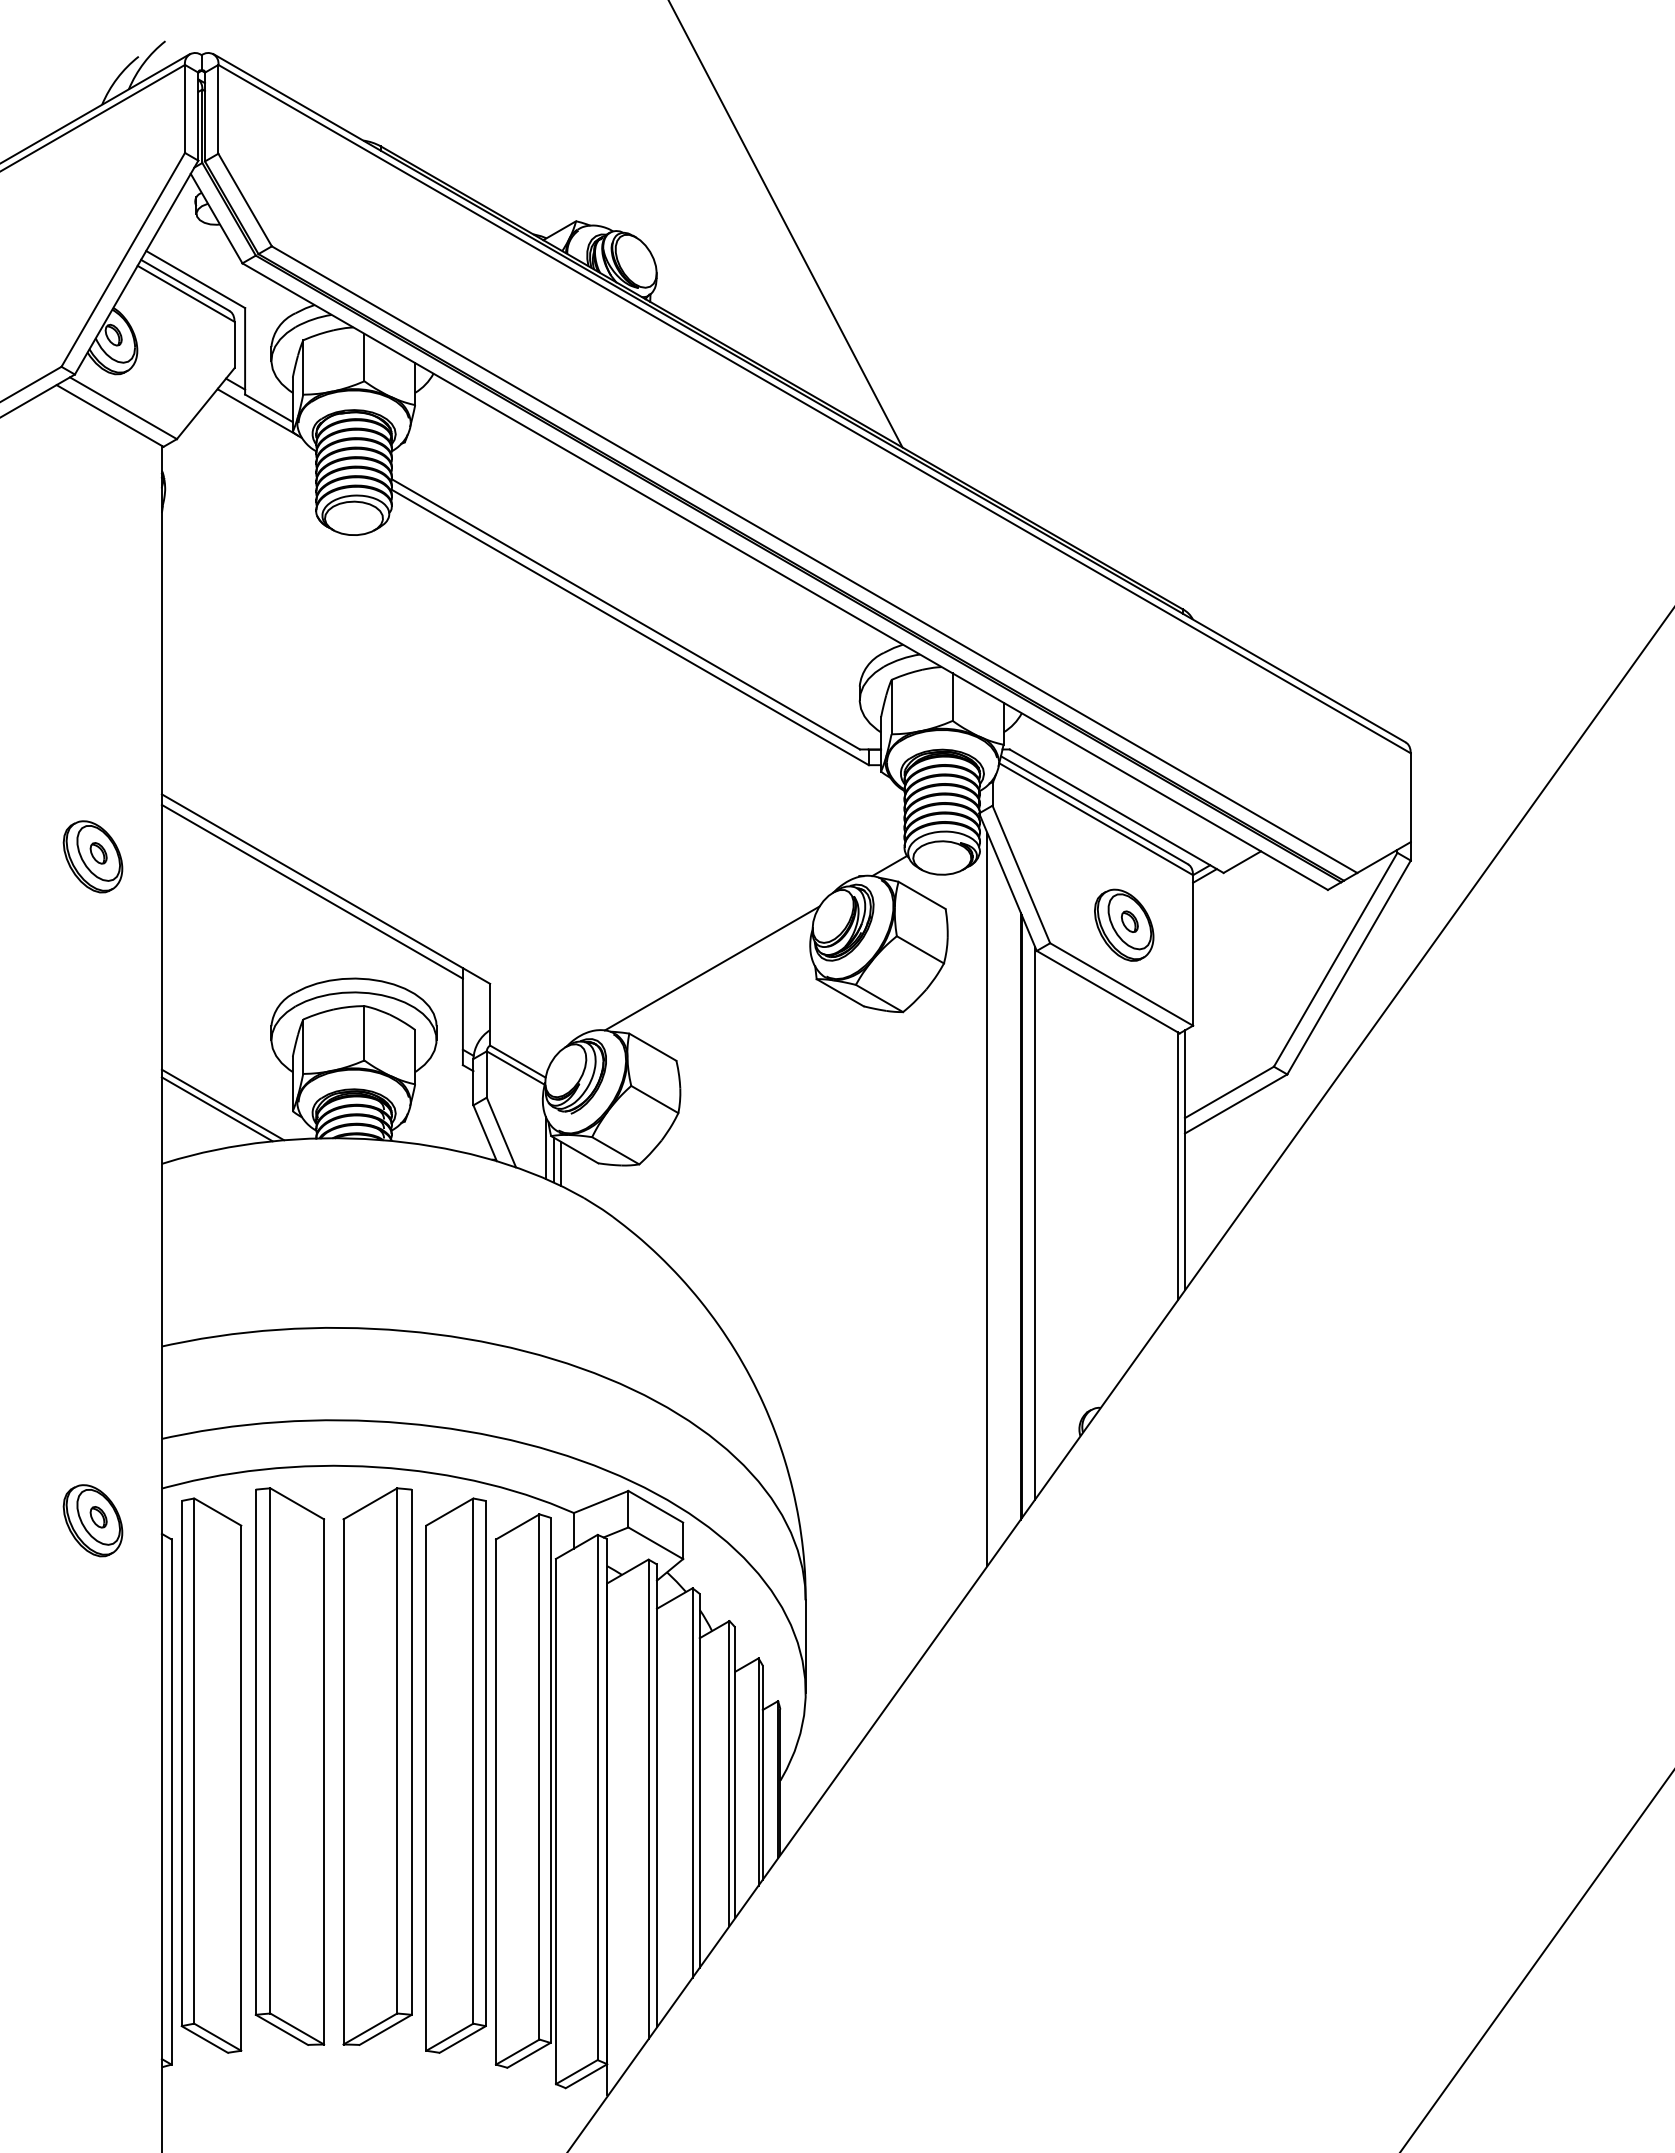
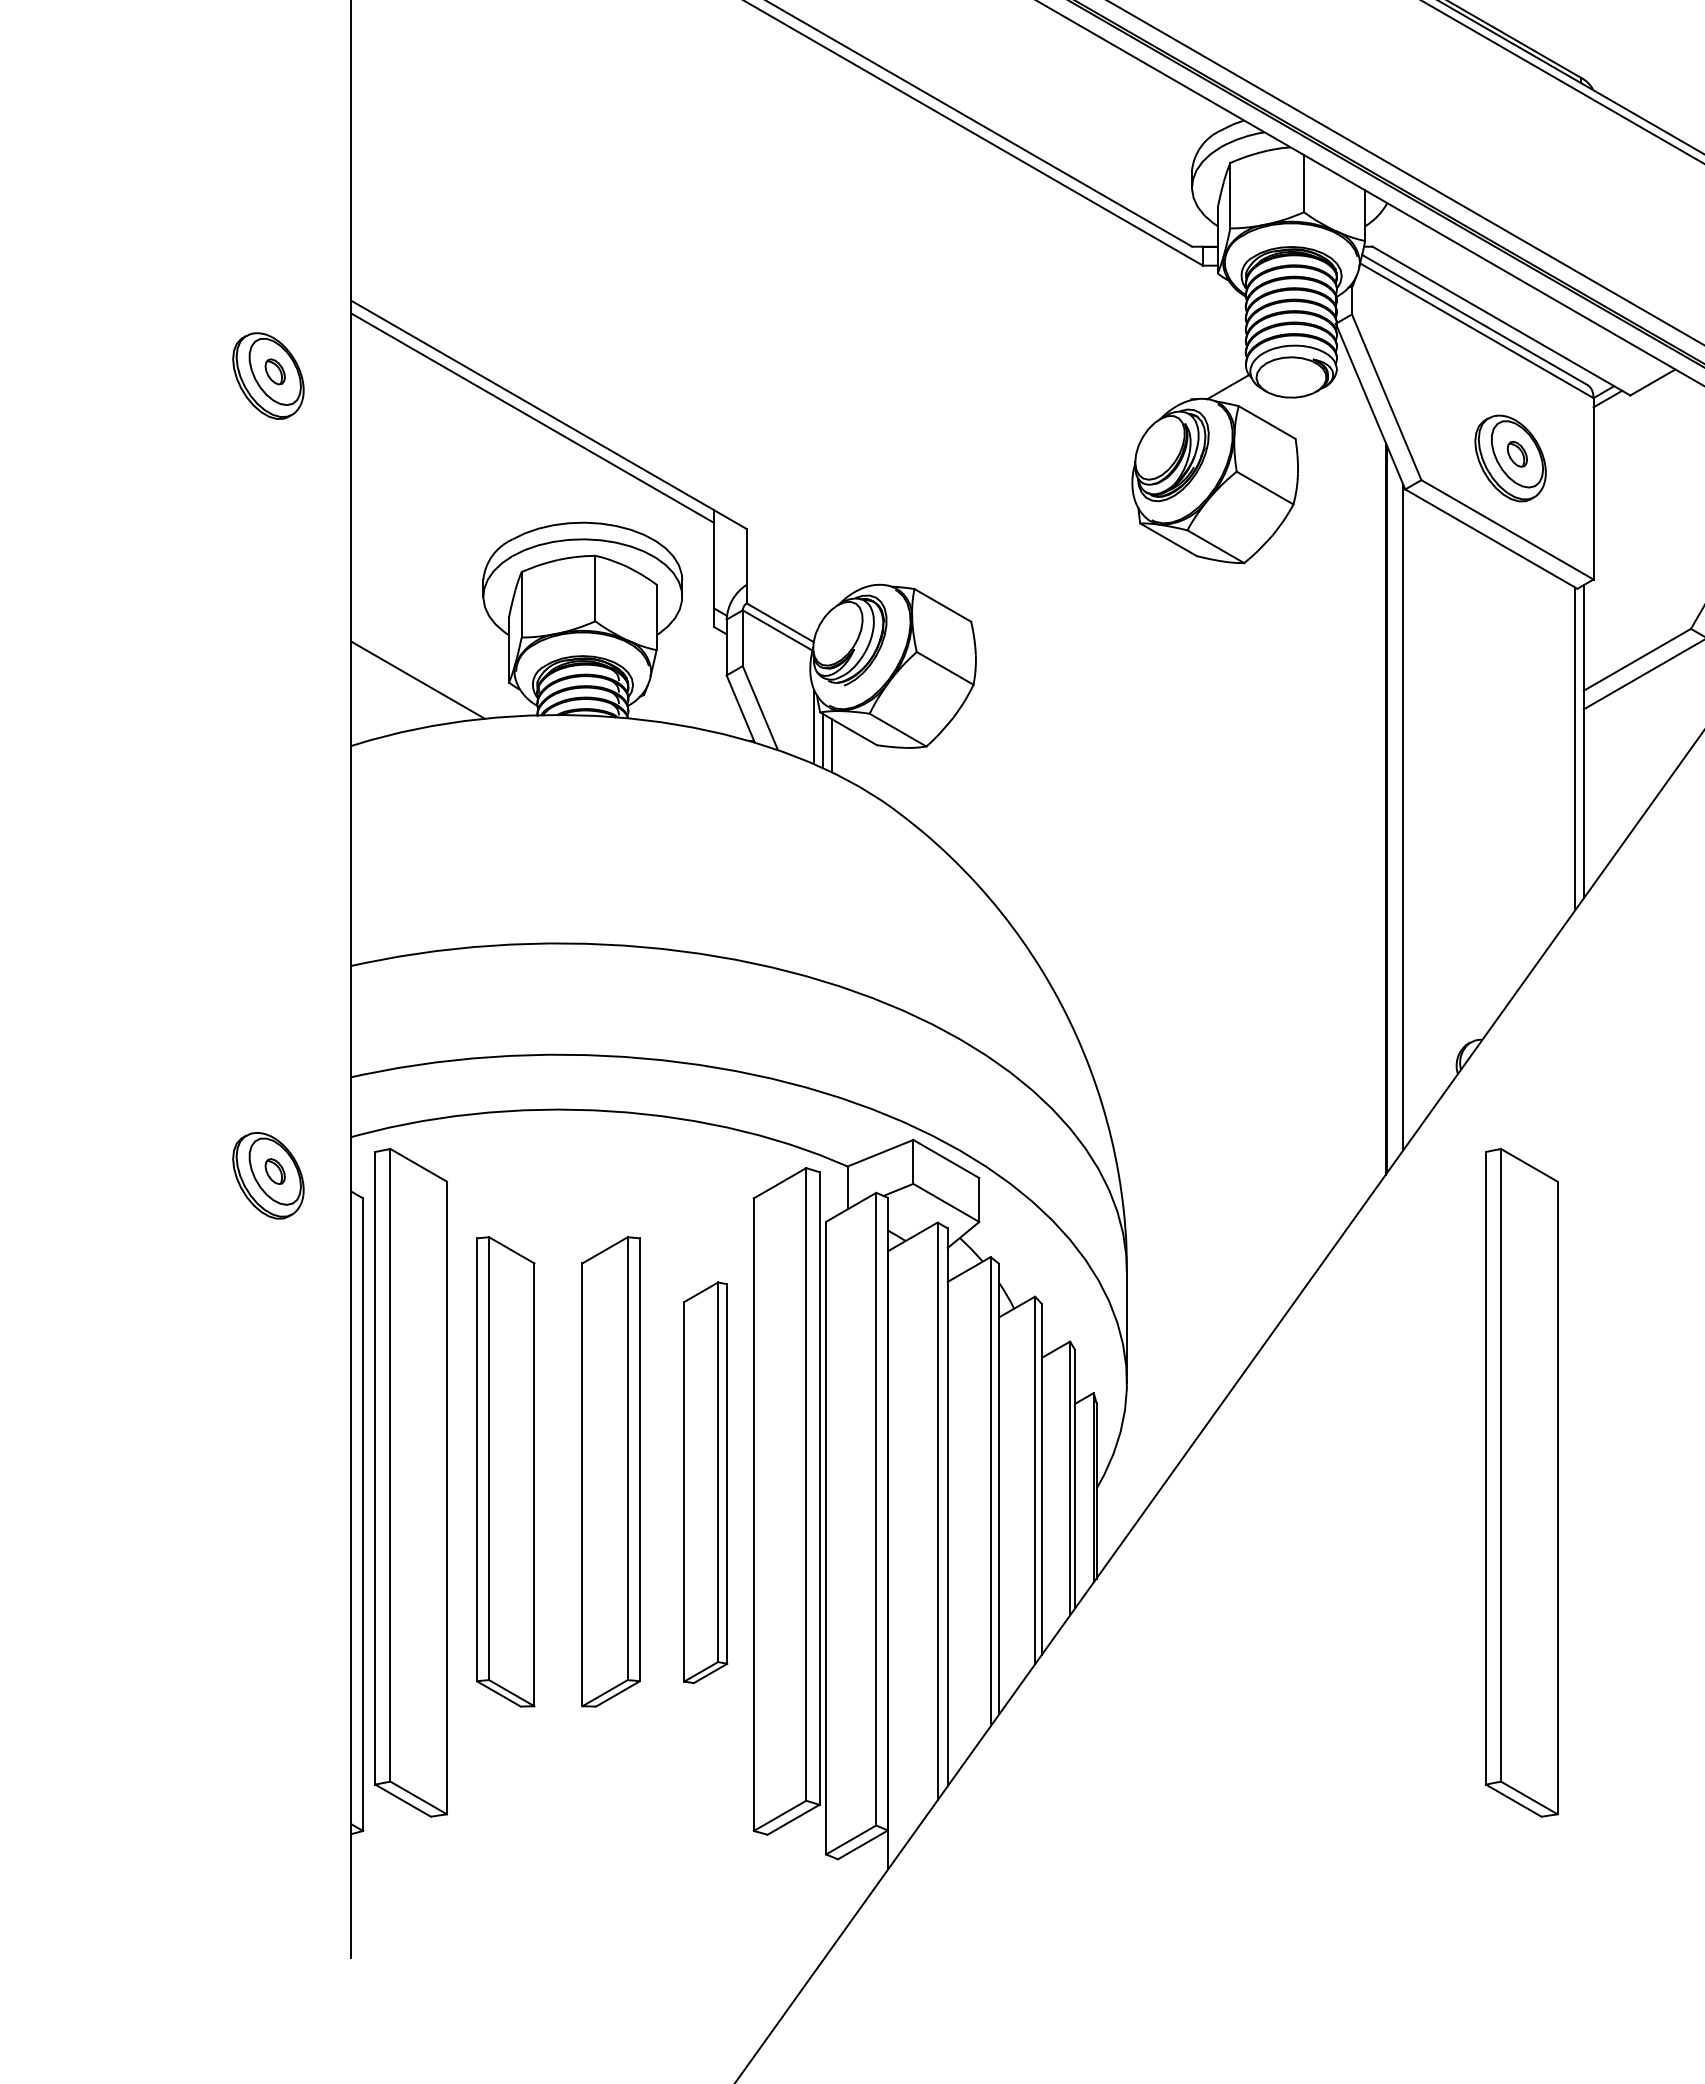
line: (711, 968) -> (1013, 510), removed
line: (222, 1104) -> (424, 674), removed
line: (987, 1199) -> (1345, 788), removed
part: (289, 1766) -> (505, 1471), size x0.7
part: (377, 1766) -> (611, 1471), size x0.7
part: (455, 1775) -> (705, 1482), size x0.6
part: (1133, 1775) -> (1521, 1482), added

